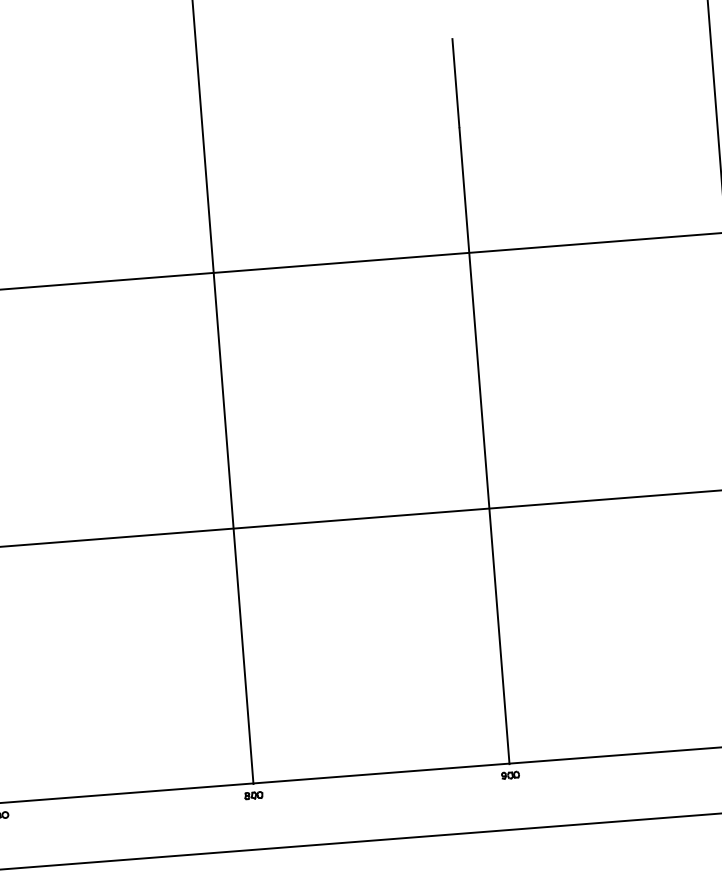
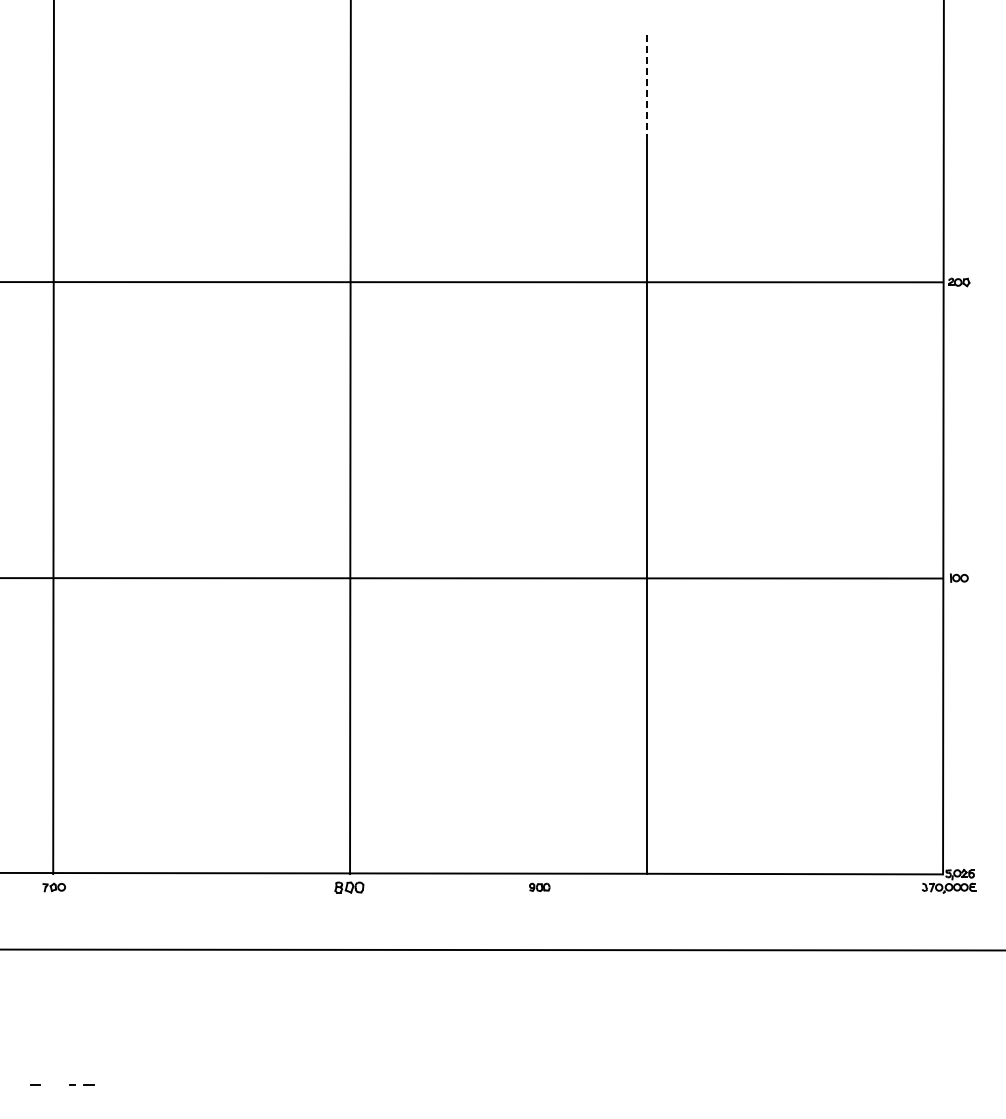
line: (455, 83) -> (646, 86), solid -> dashed
part: (510, 774) -> (539, 886), moved
part: (253, 794) -> (349, 886), size x1.4

